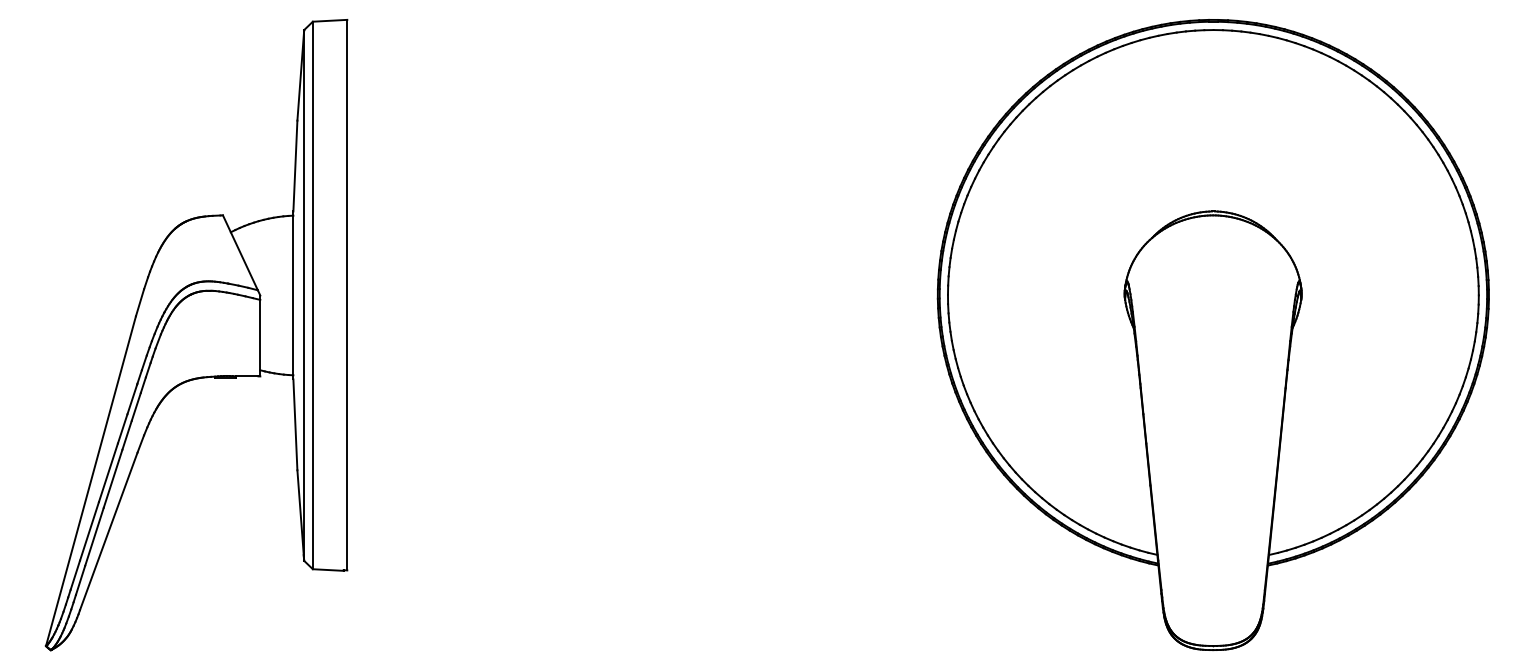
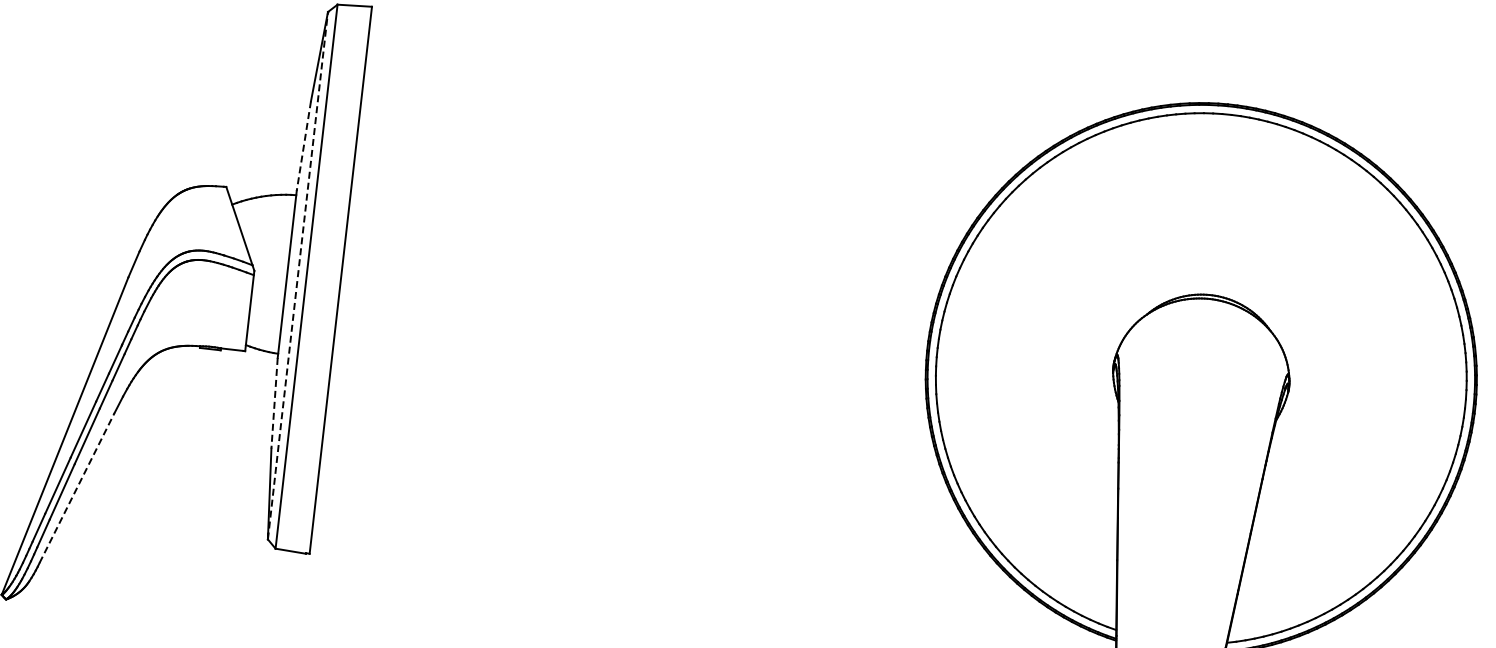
line: (295, 166) -> (303, 146), solid -> dashed
line: (304, 294) -> (298, 274), solid -> dashed
line: (295, 425) -> (274, 403), solid -> dashed
line: (108, 531) -> (76, 488), solid -> dashed

